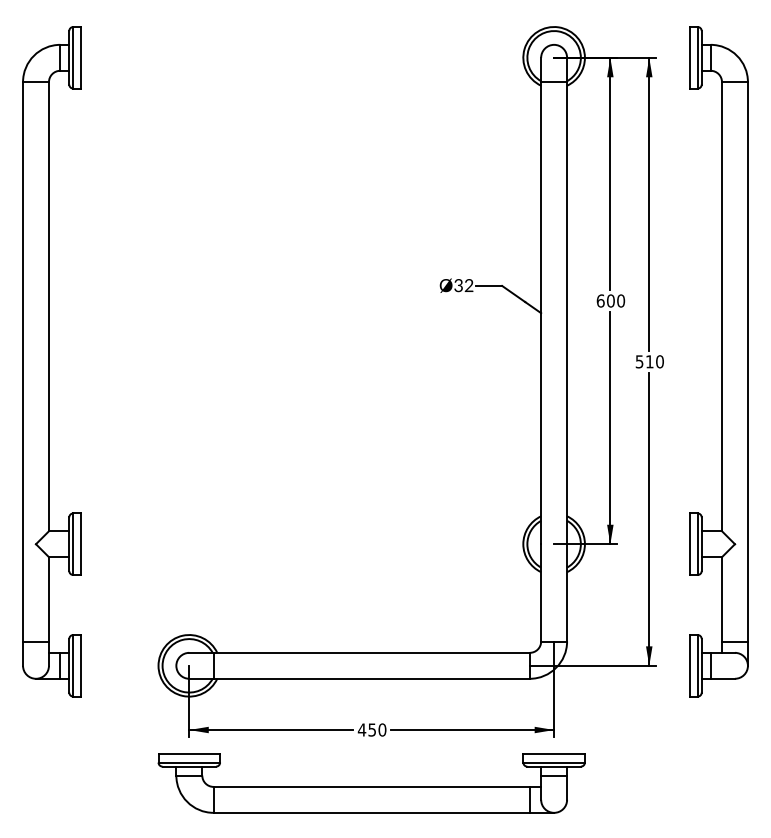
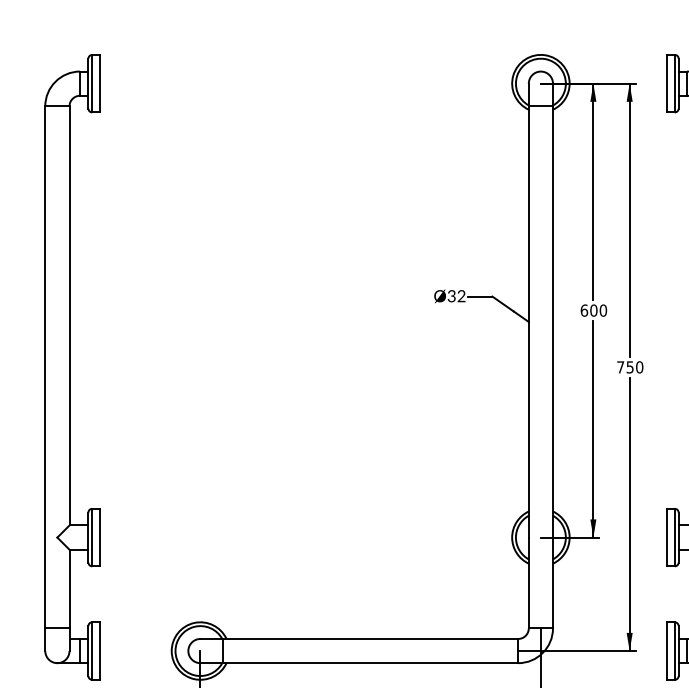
text: (644, 361) -> (625, 367), 510 -> 750

